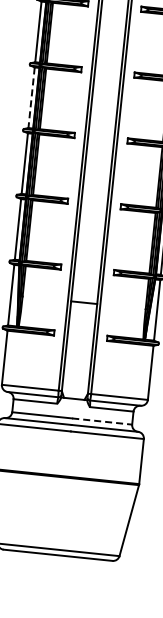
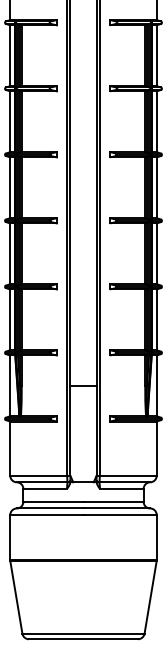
line: (31, 98) -> (10, 188), dashed -> solid
line: (103, 421) -> (114, 501), dashed -> solid

